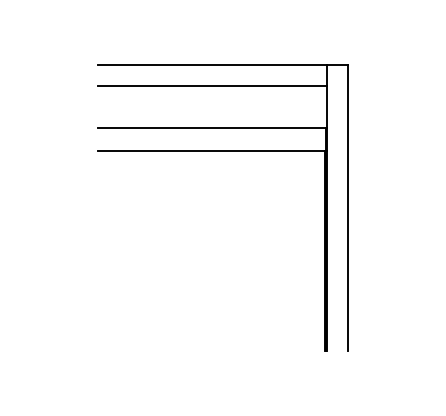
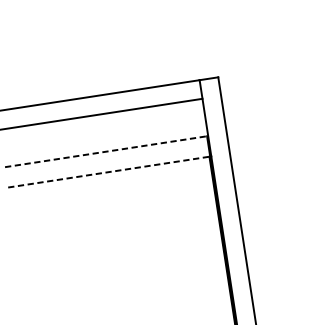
line: (212, 128) -> (106, 151), solid -> dashed
line: (212, 151) -> (109, 172), solid -> dashed

